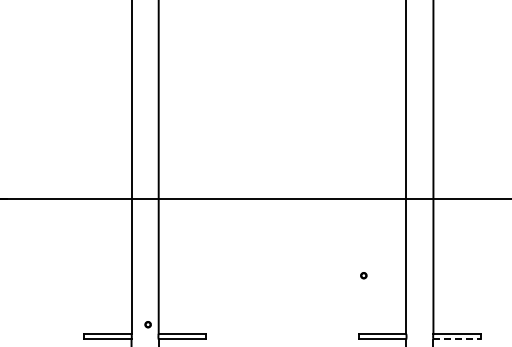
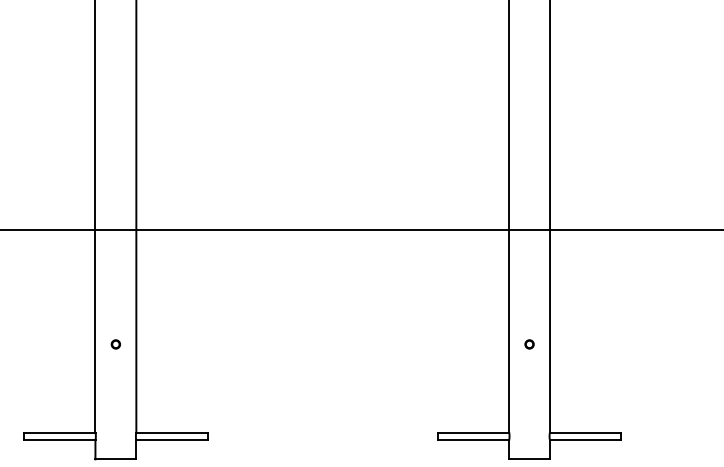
part: (363, 275) -> (529, 344), moved
part: (147, 324) -> (114, 344), moved
line: (457, 339) -> (586, 440), dashed -> solid

